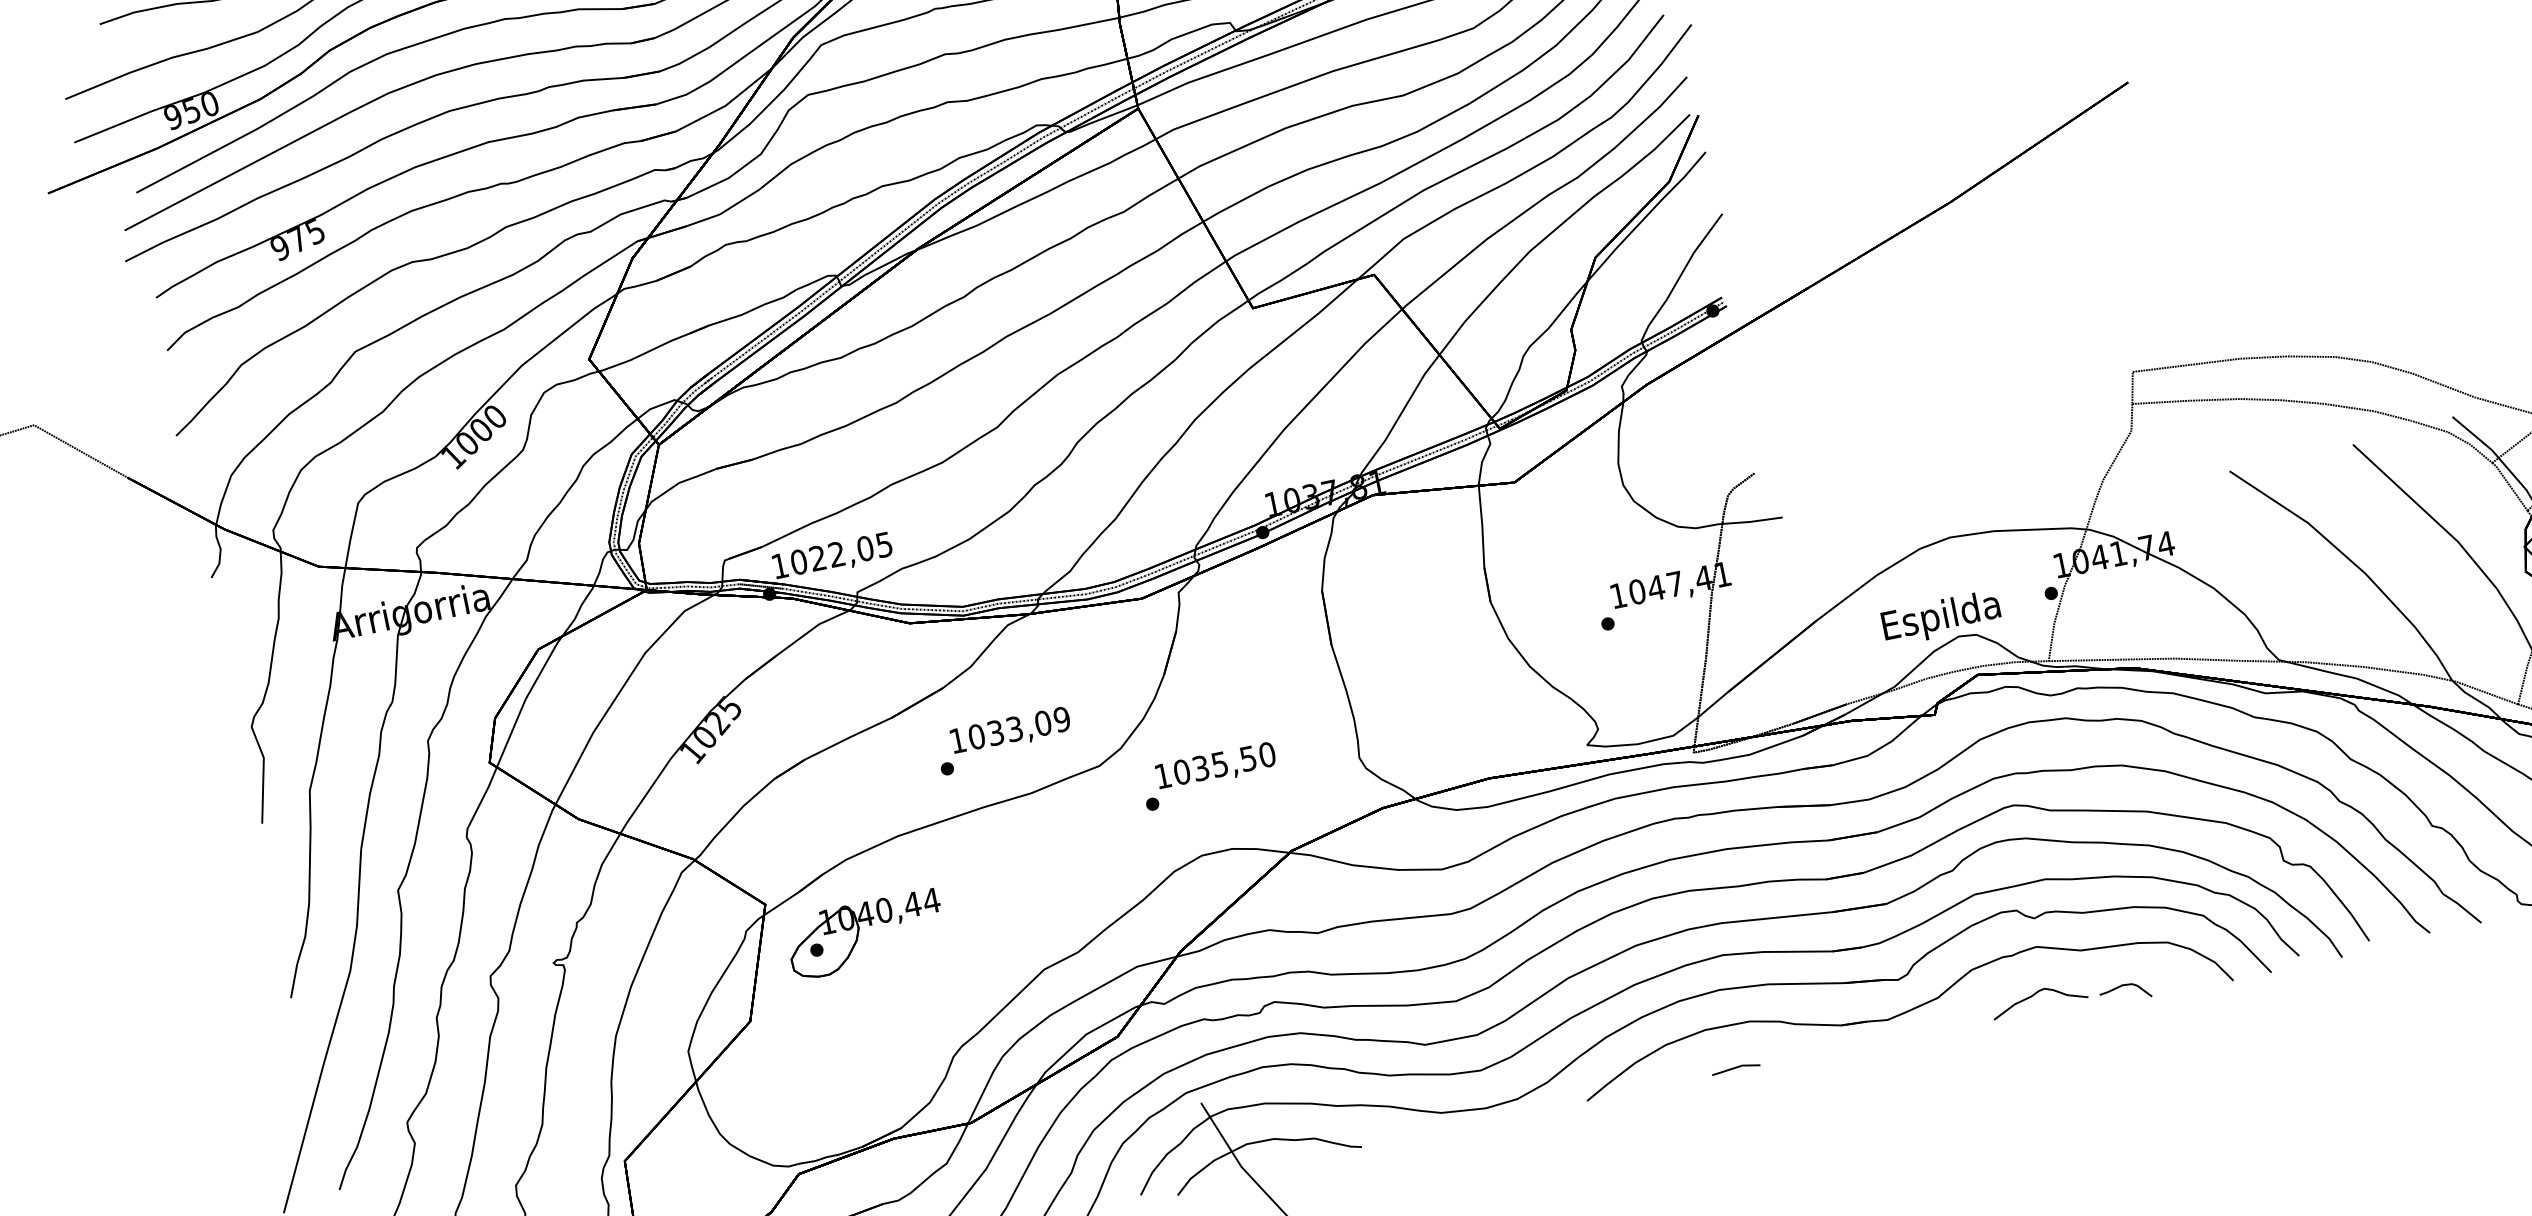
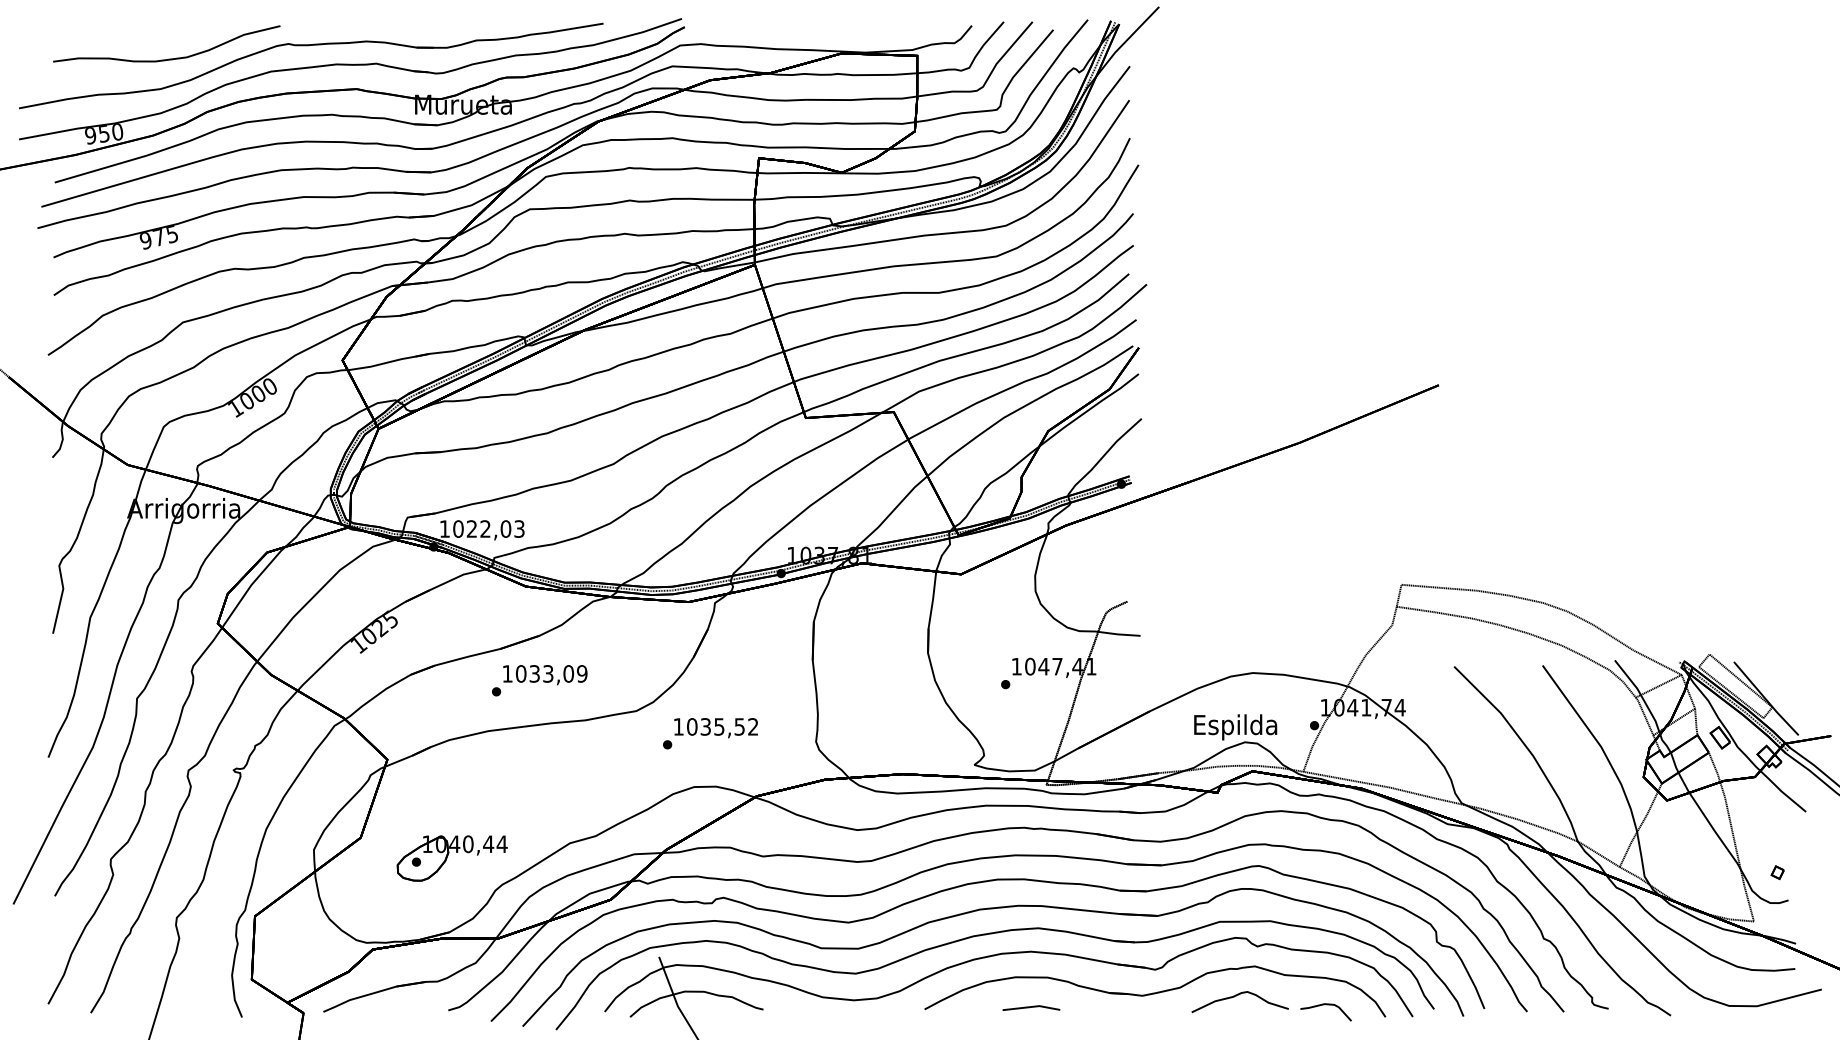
text: (884, 544) -> (519, 528), 1022,05 -> 1022,03
text: (1004, 740) -> (539, 680), moved
text: (1267, 754) -> (753, 726), 1035,50 -> 1035,52
part: (864, 935) -> (451, 858), moved
part: (2070, 998) -> (1271, 1006), size x1.43
part: (1735, 1067) -> (1031, 1007), size x1.67

